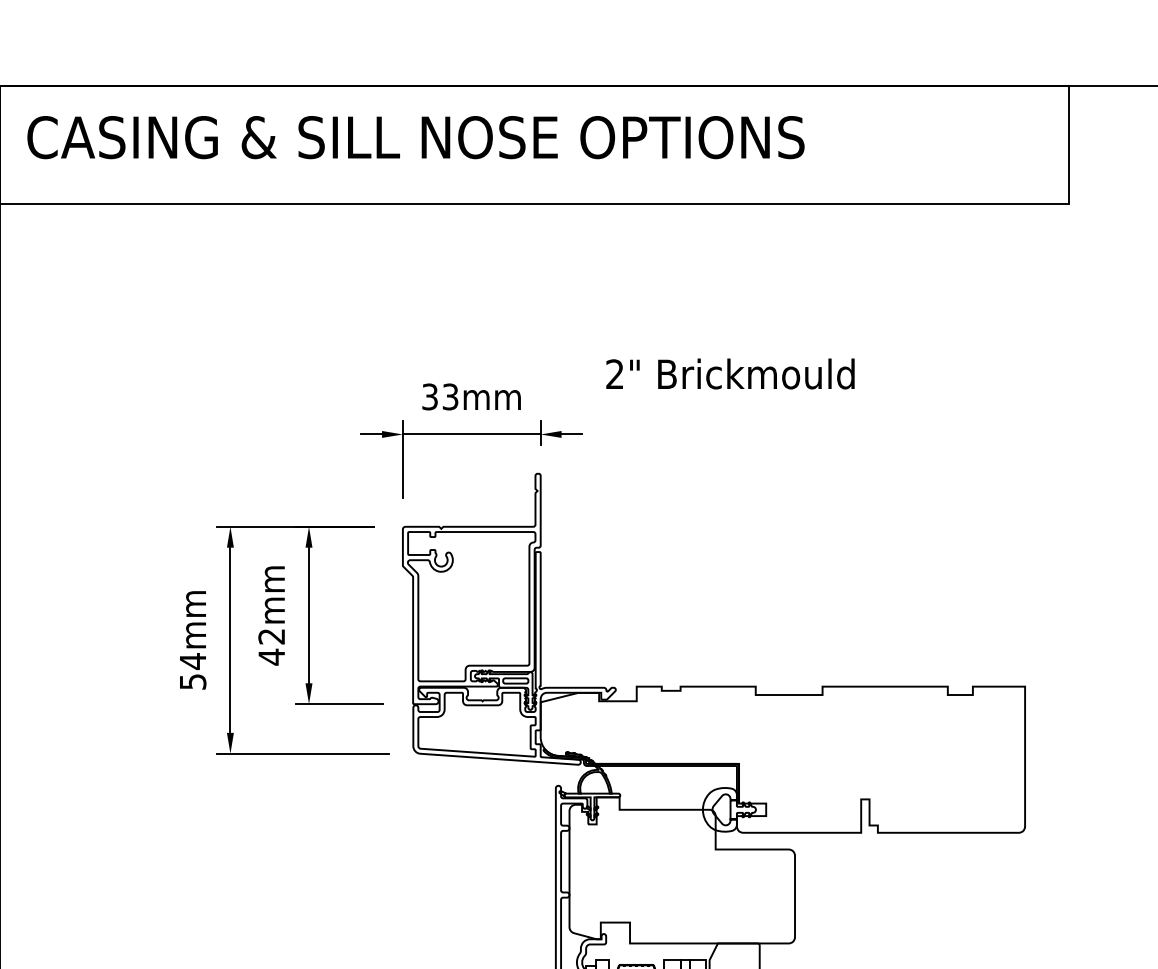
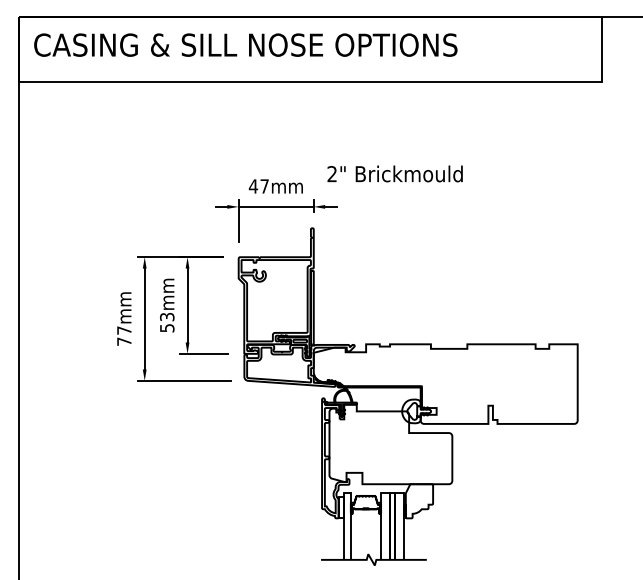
text: (729, 373) -> (394, 173), moved
text: (439, 397) -> (258, 186), 33mm -> 47mm
text: (272, 646) -> (167, 322), 42mm -> 53mm
text: (193, 670) -> (124, 335), 54mm -> 77mm

